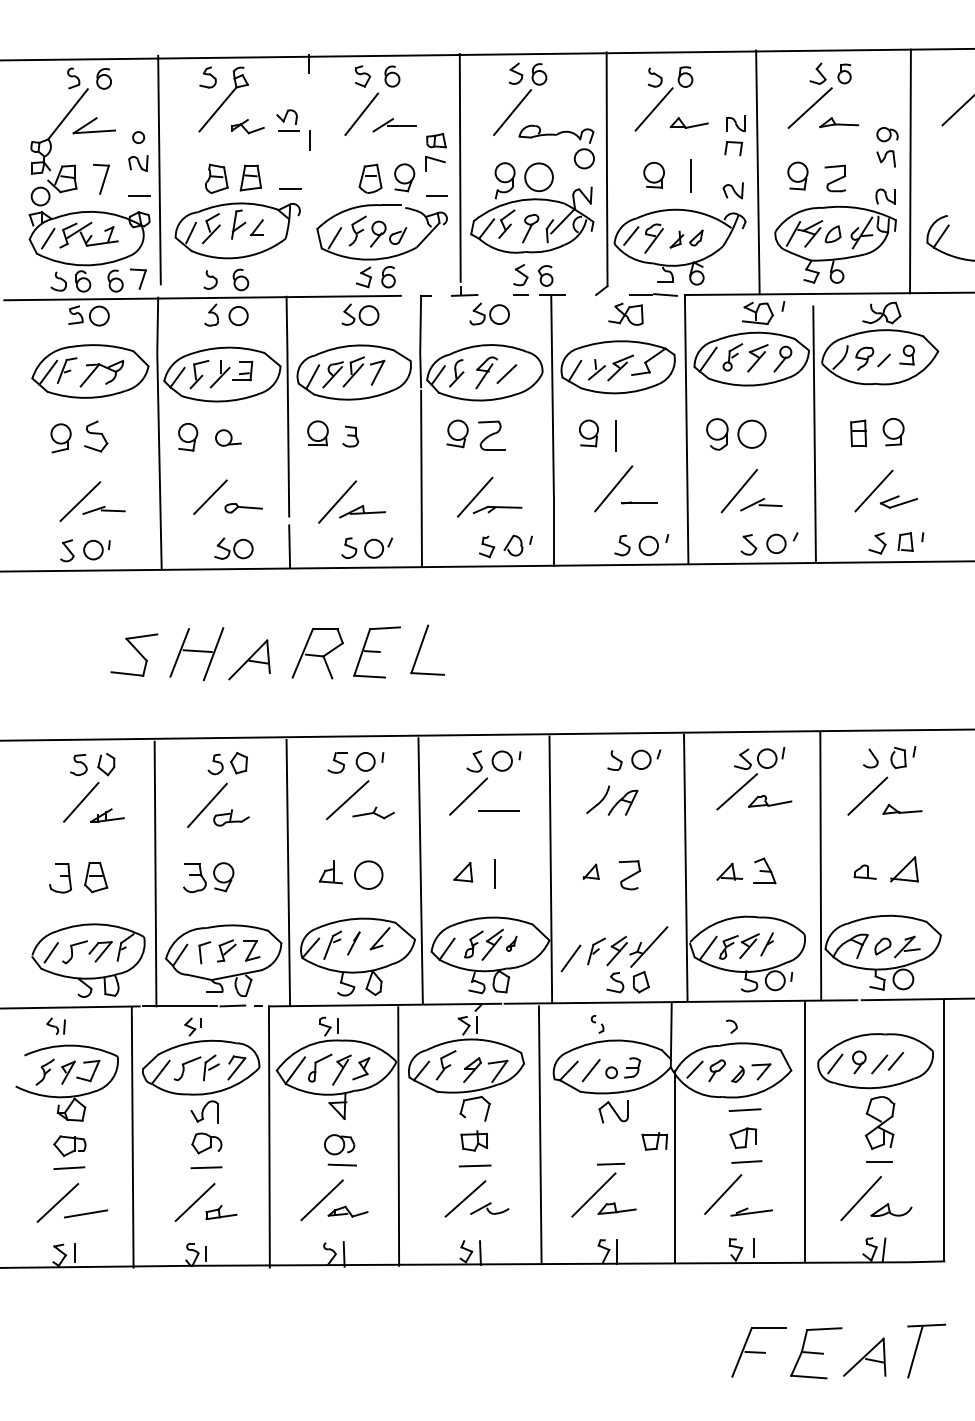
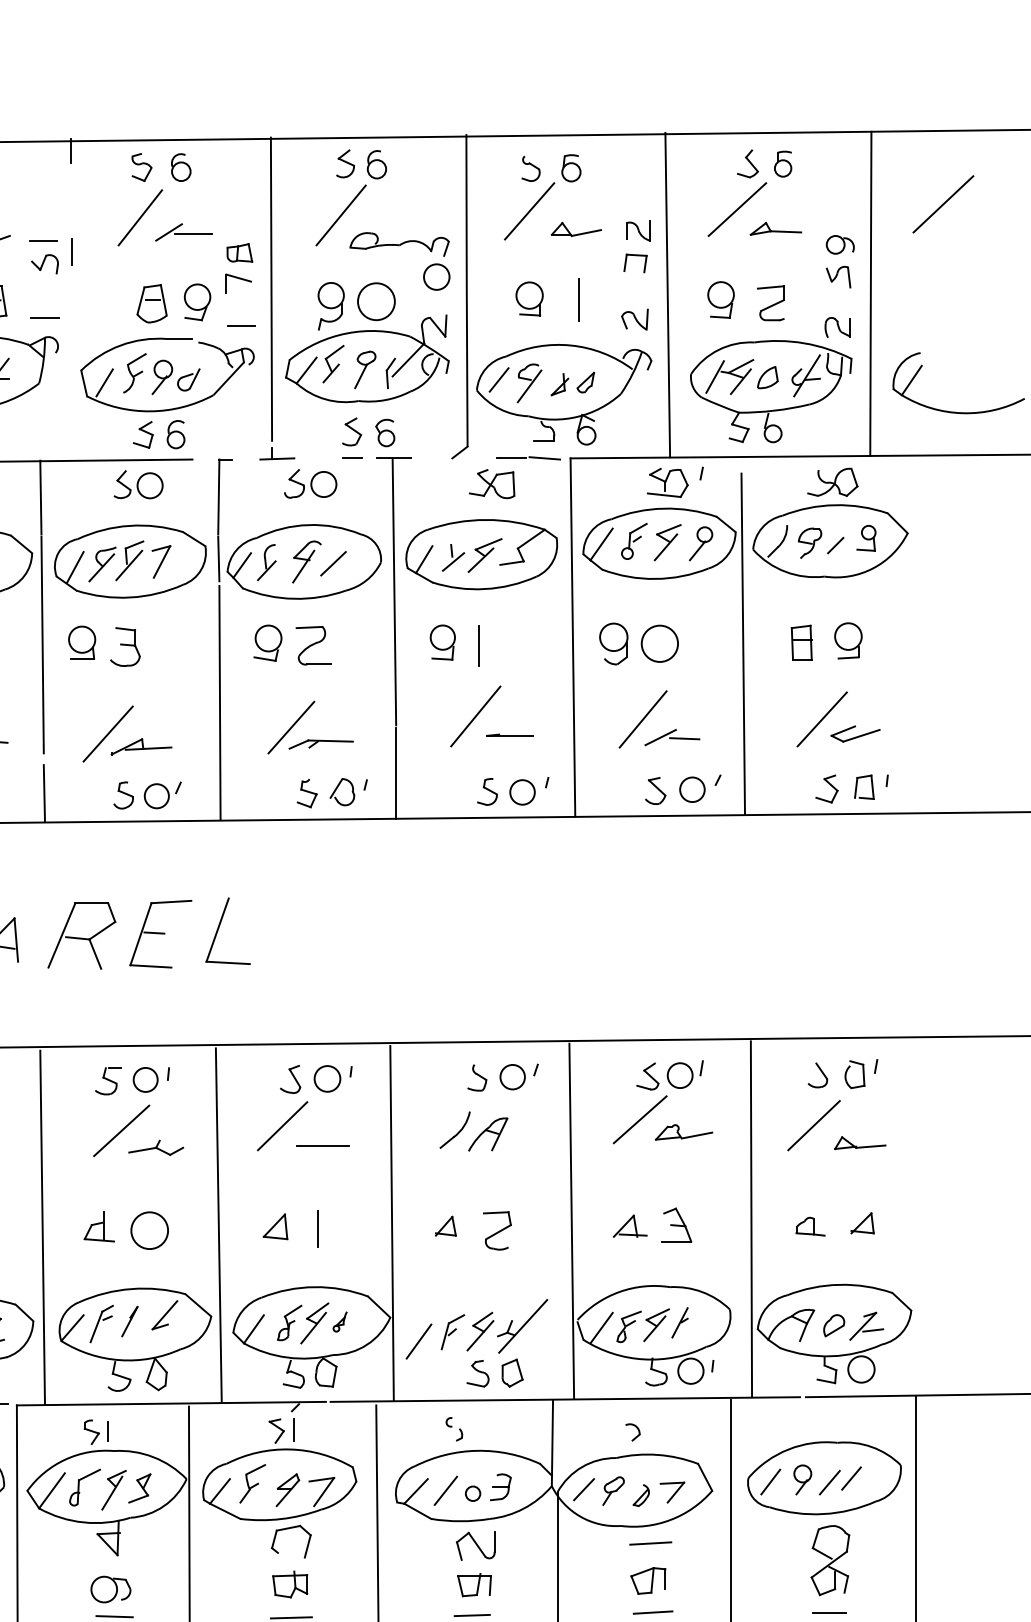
part: (286, 116) -> (44, 263), moved
part: (350, 436) -> (125, 646), size x1.43
part: (903, 869) -> (861, 1223), size x0.62
part: (654, 1141) -> (474, 1585), moved

